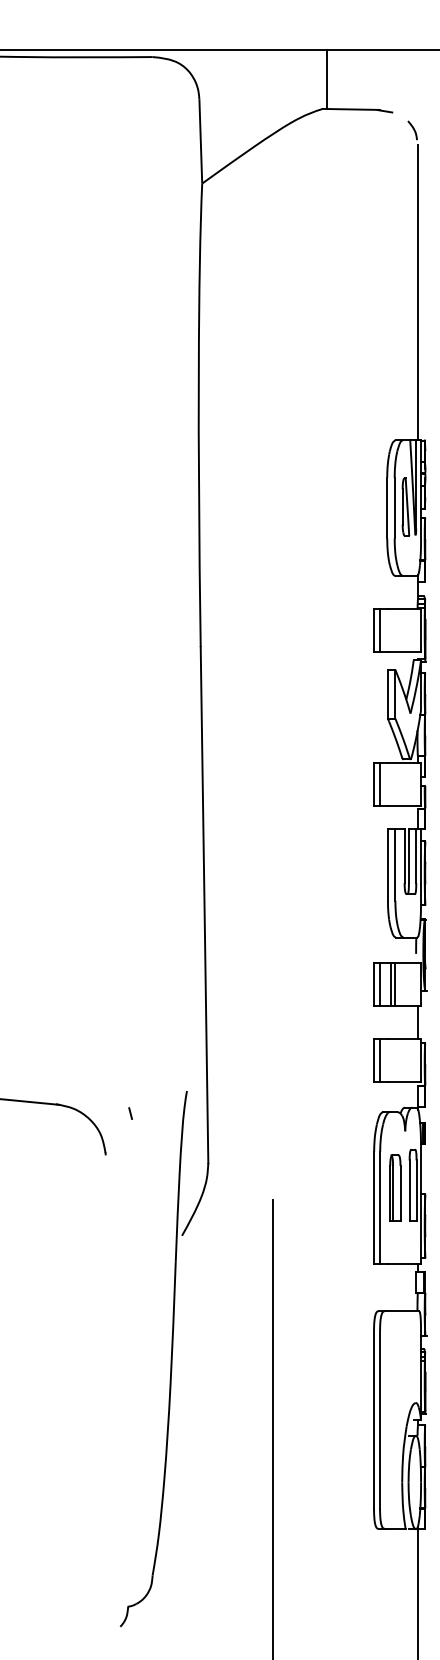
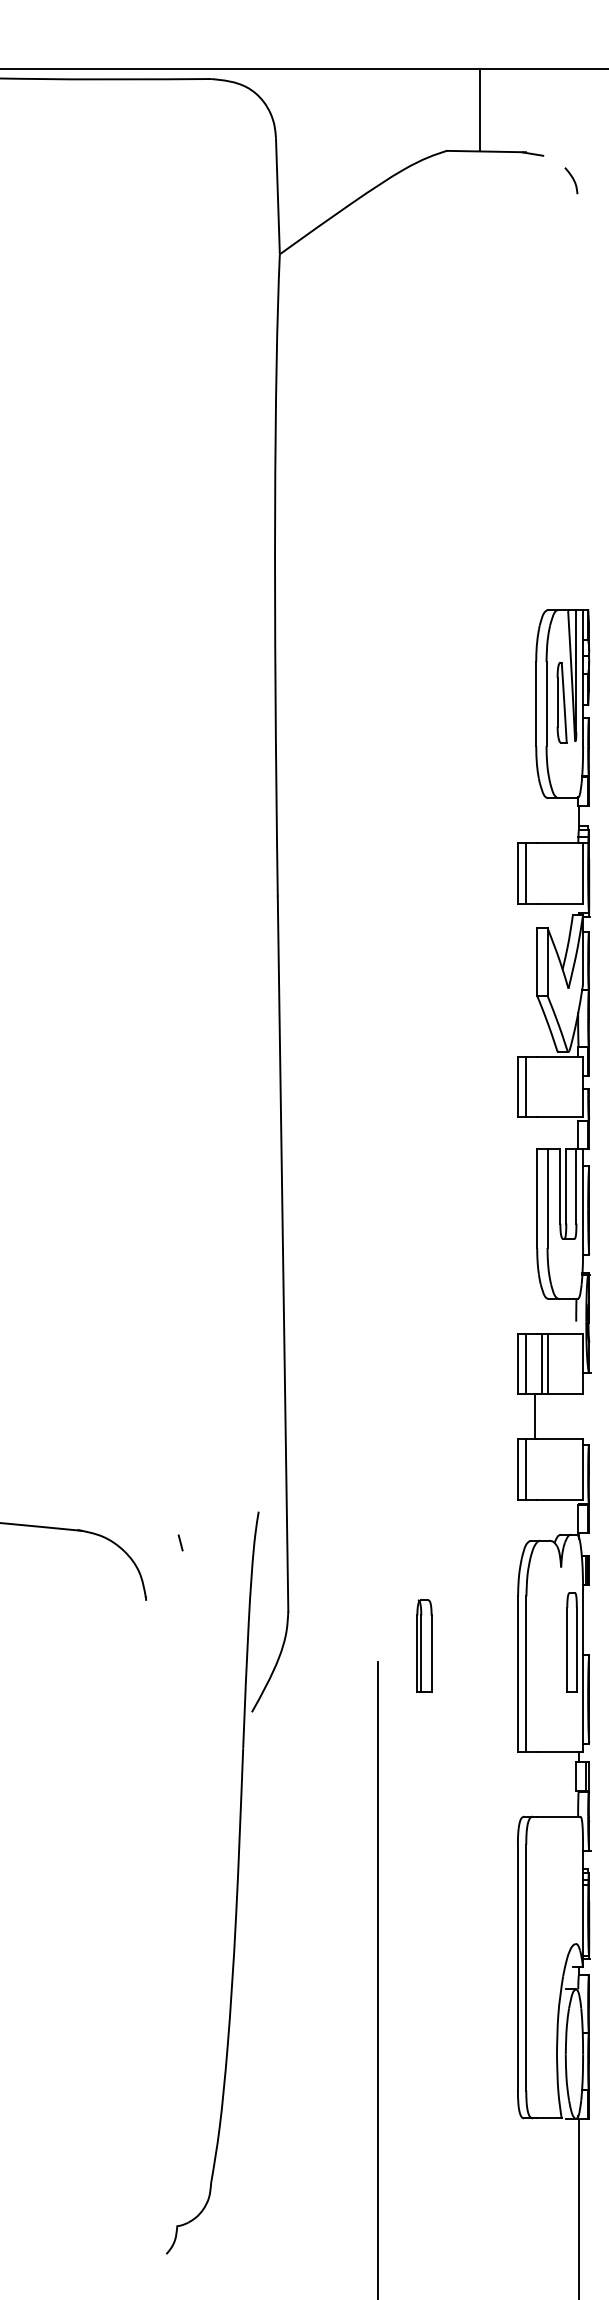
line: (327, 79) -> (480, 109), moved
line: (418, 291) -> (579, 404), removed
line: (418, 1022) -> (535, 1416), moved
part: (395, 1187) -> (424, 1645), moved

